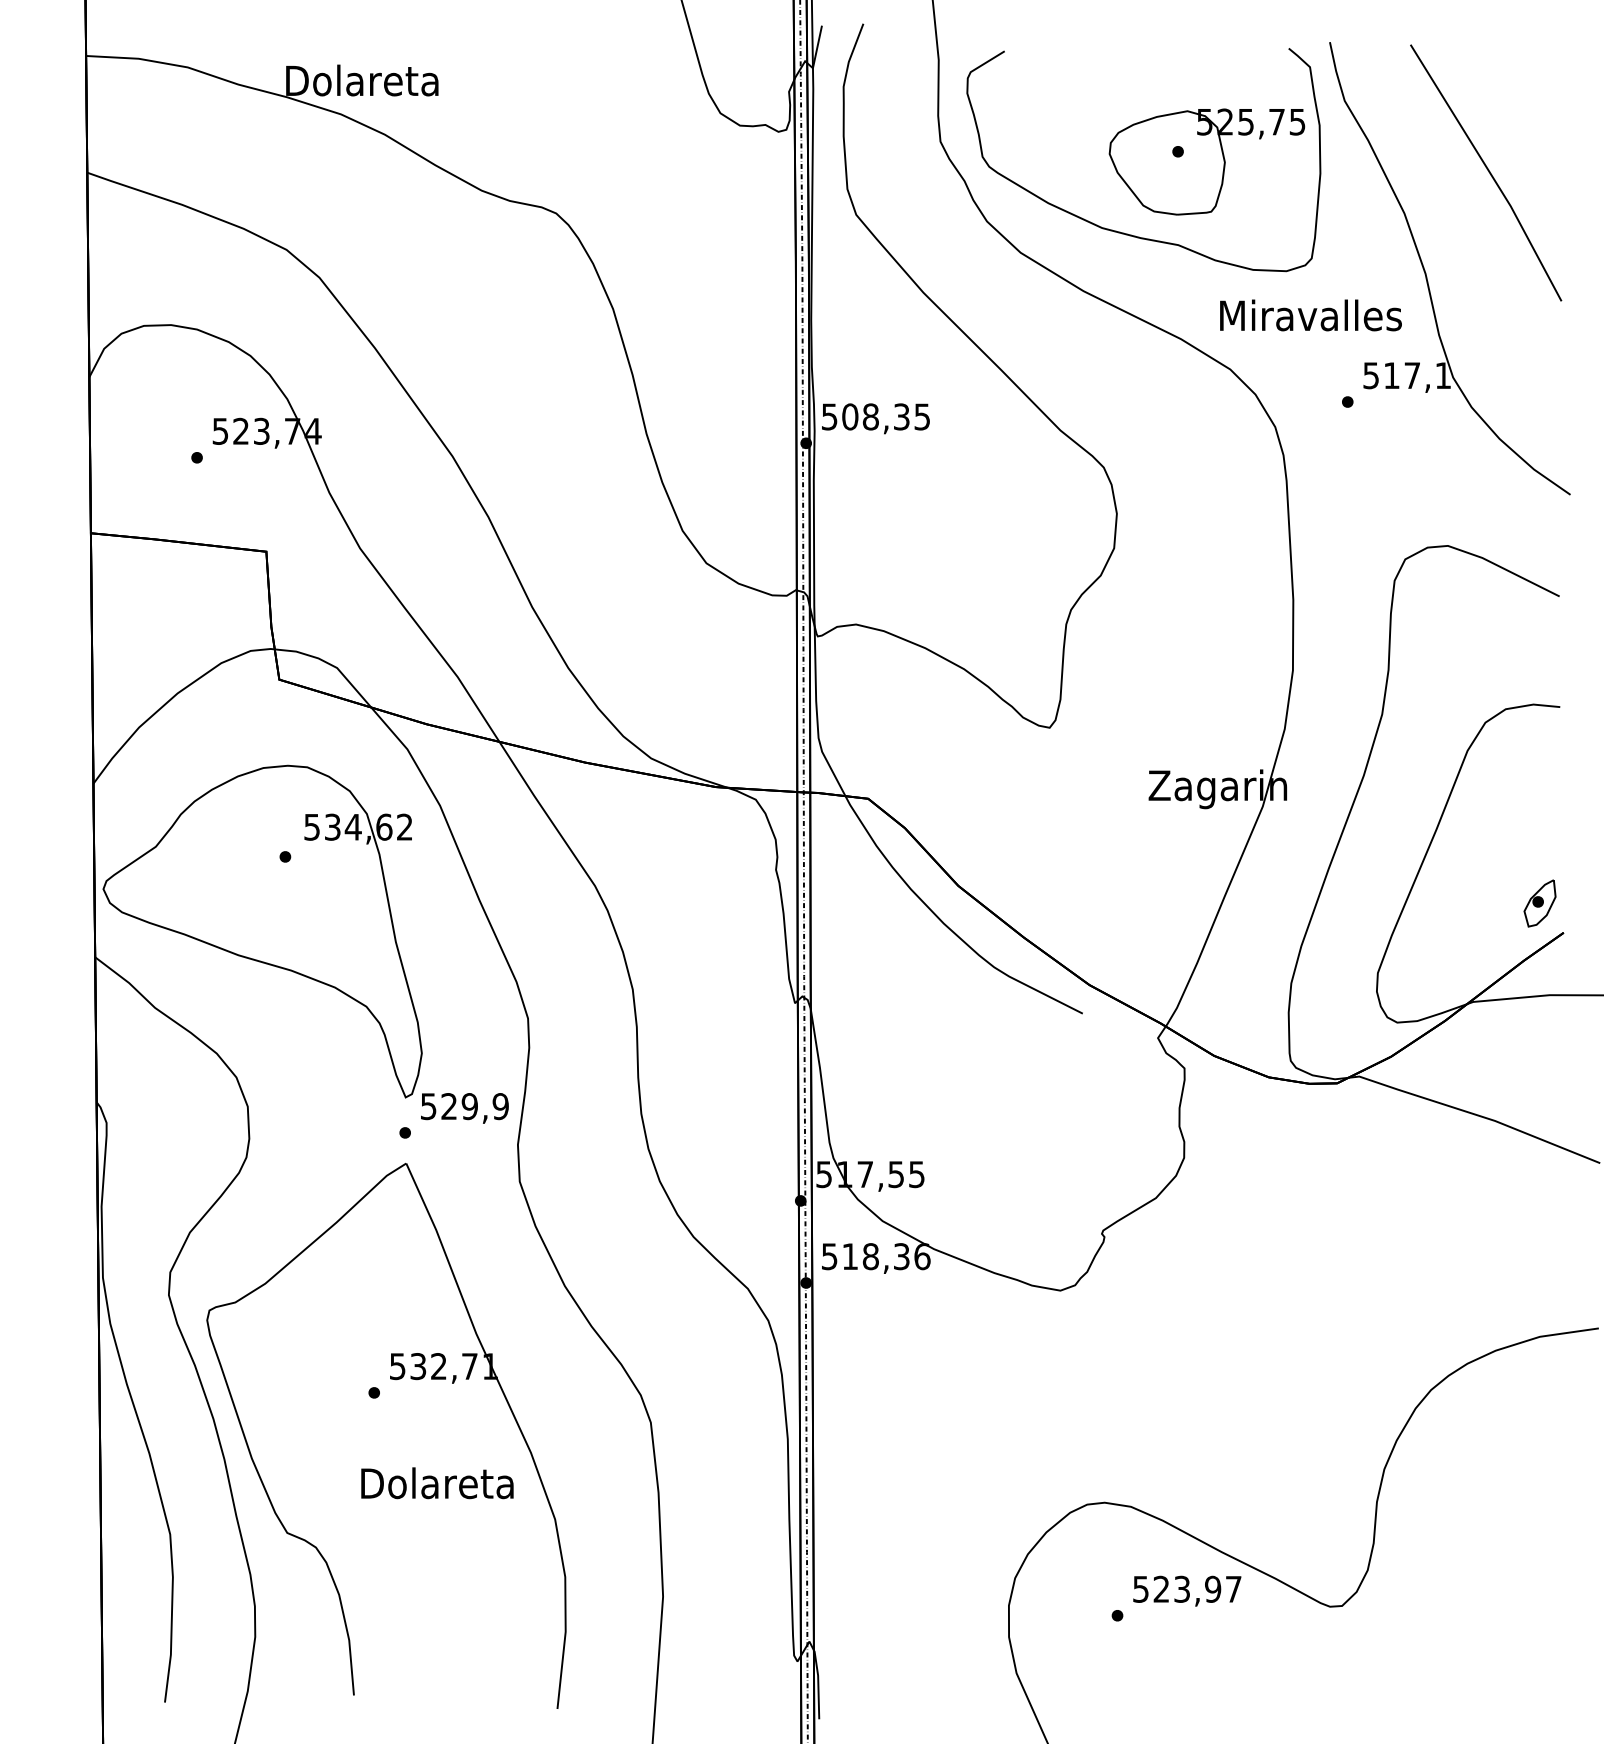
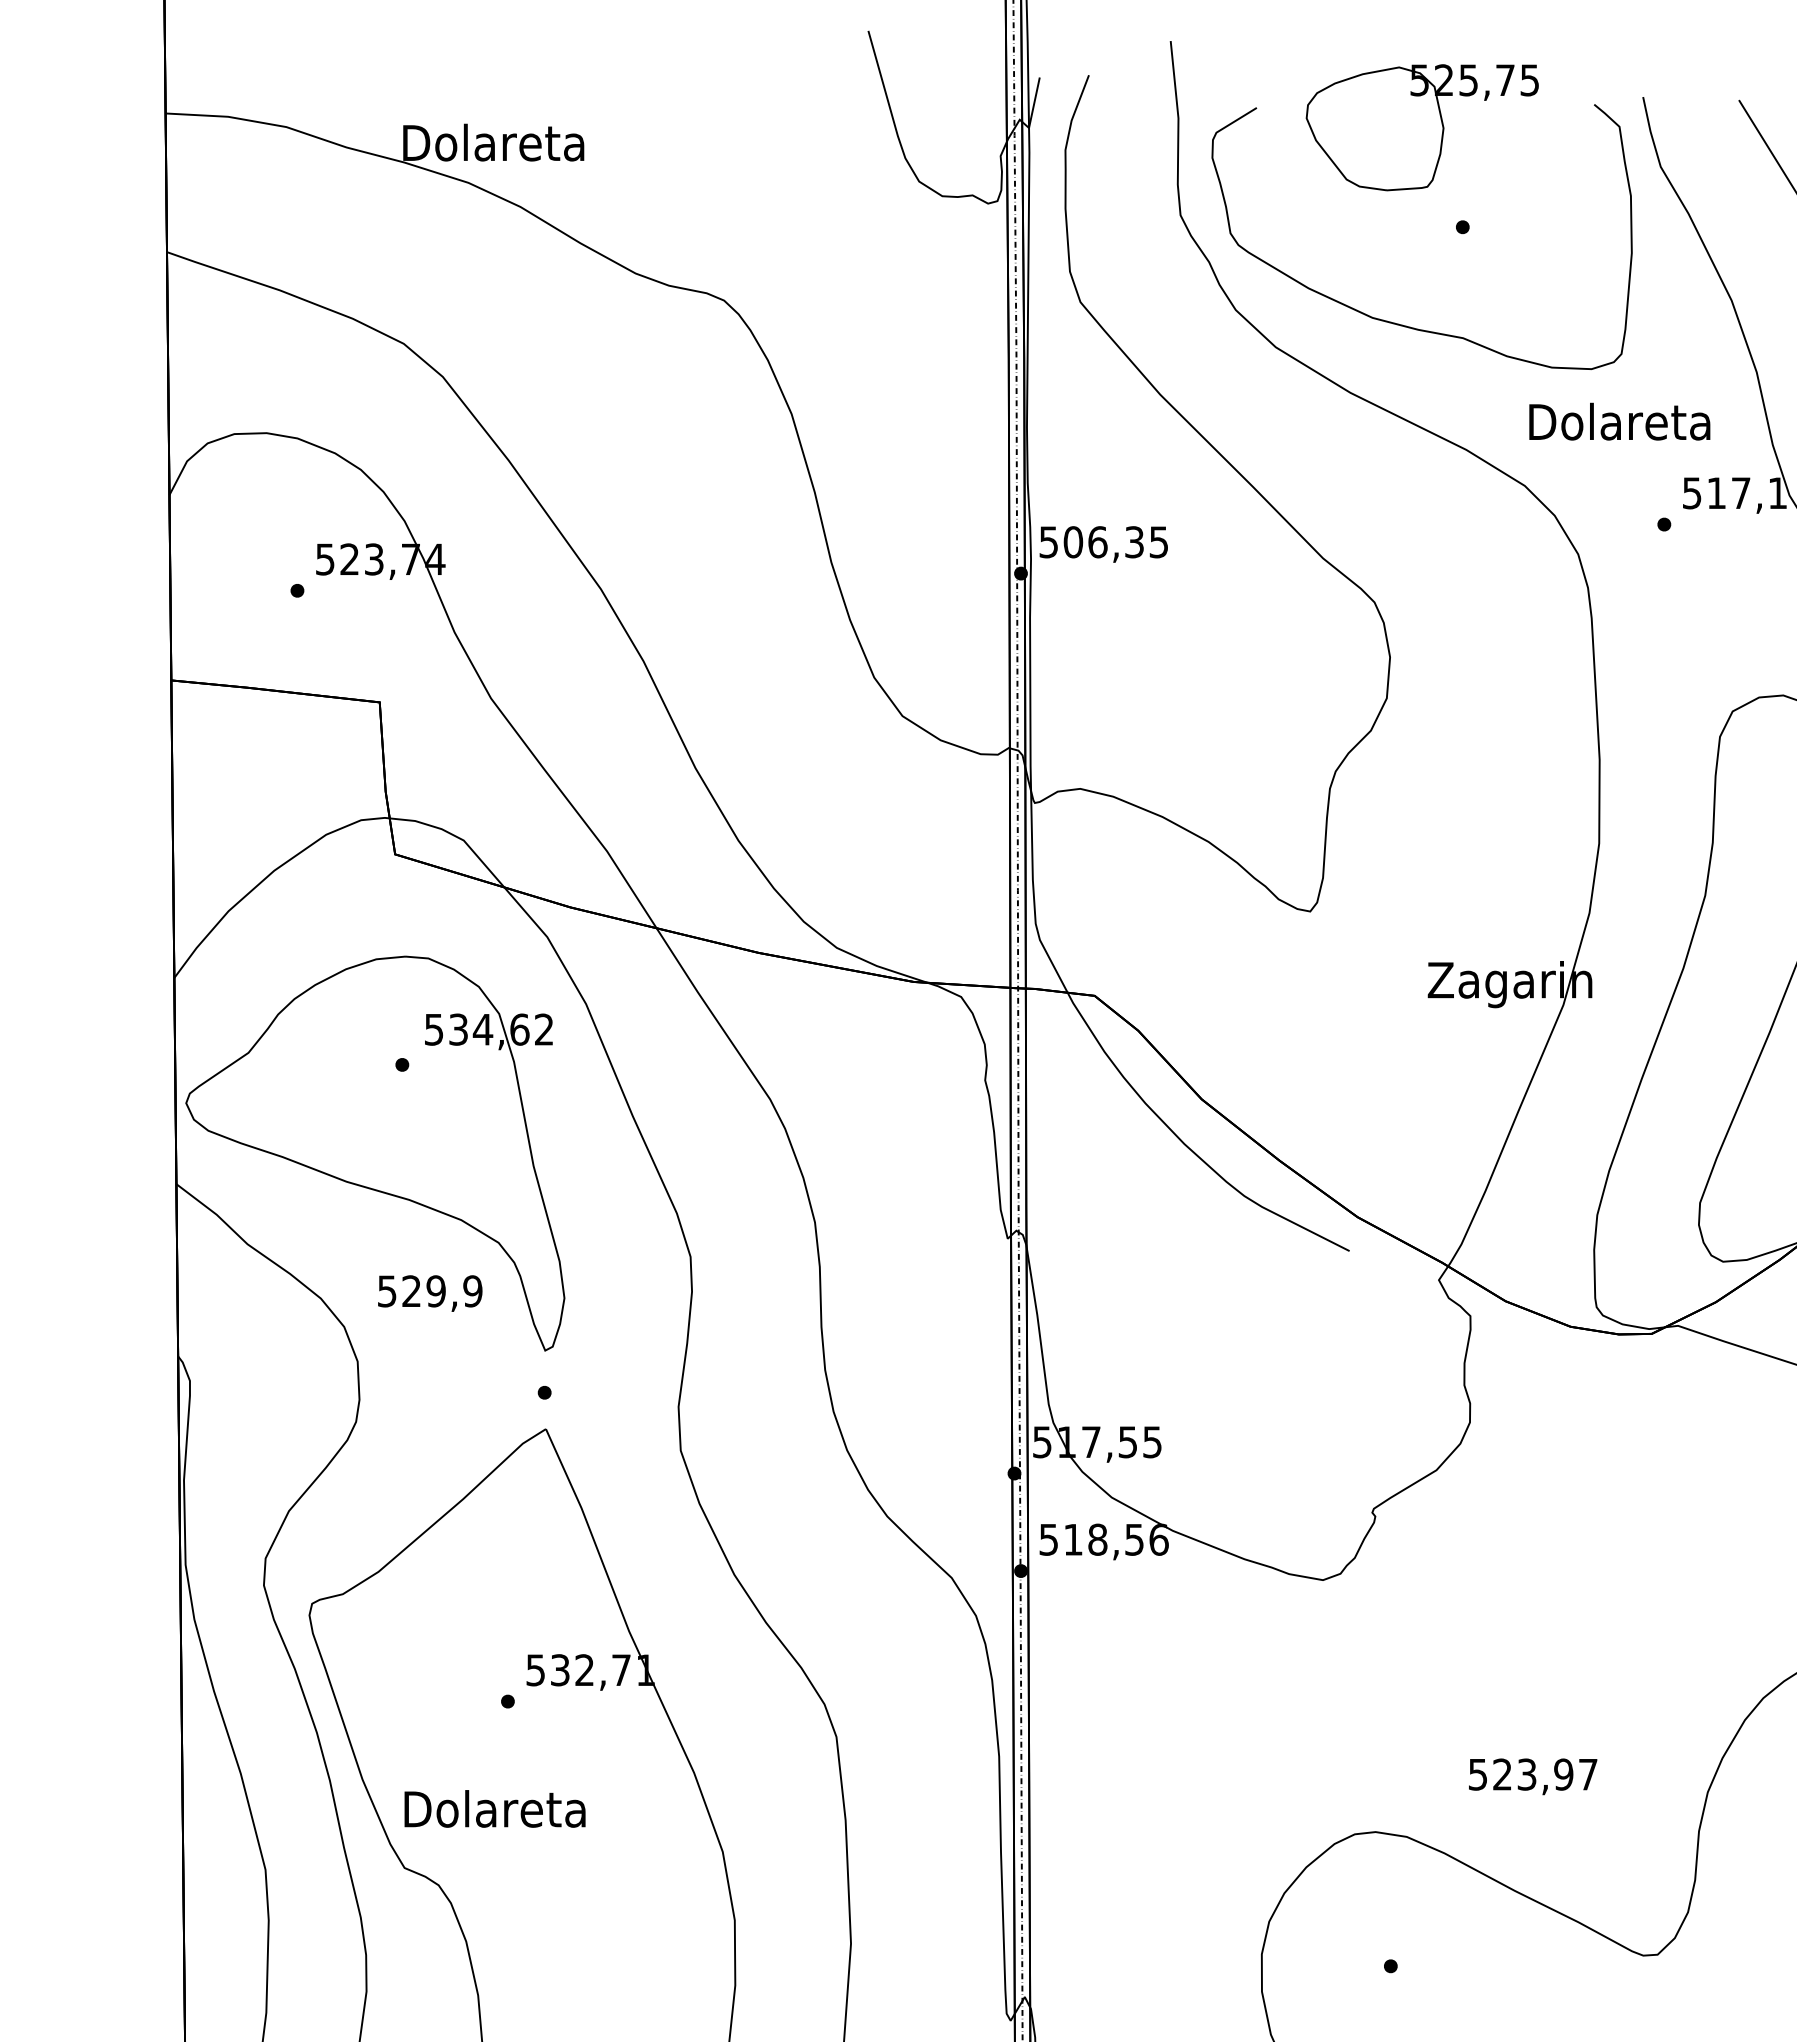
part: (1206, 161) -> (1421, 127), moved
text: (1310, 315) -> (1620, 421), Miravalles -> Dolareta
text: (870, 416) -> (1097, 541), 508,35 -> 506,35
text: (464, 1108) -> (429, 1293), moved
text: (901, 1256) -> (1134, 1539), 518,36 -> 518,56
text: (437, 1483) -> (495, 1809), moved
text: (1187, 1590) -> (1533, 1775), moved

